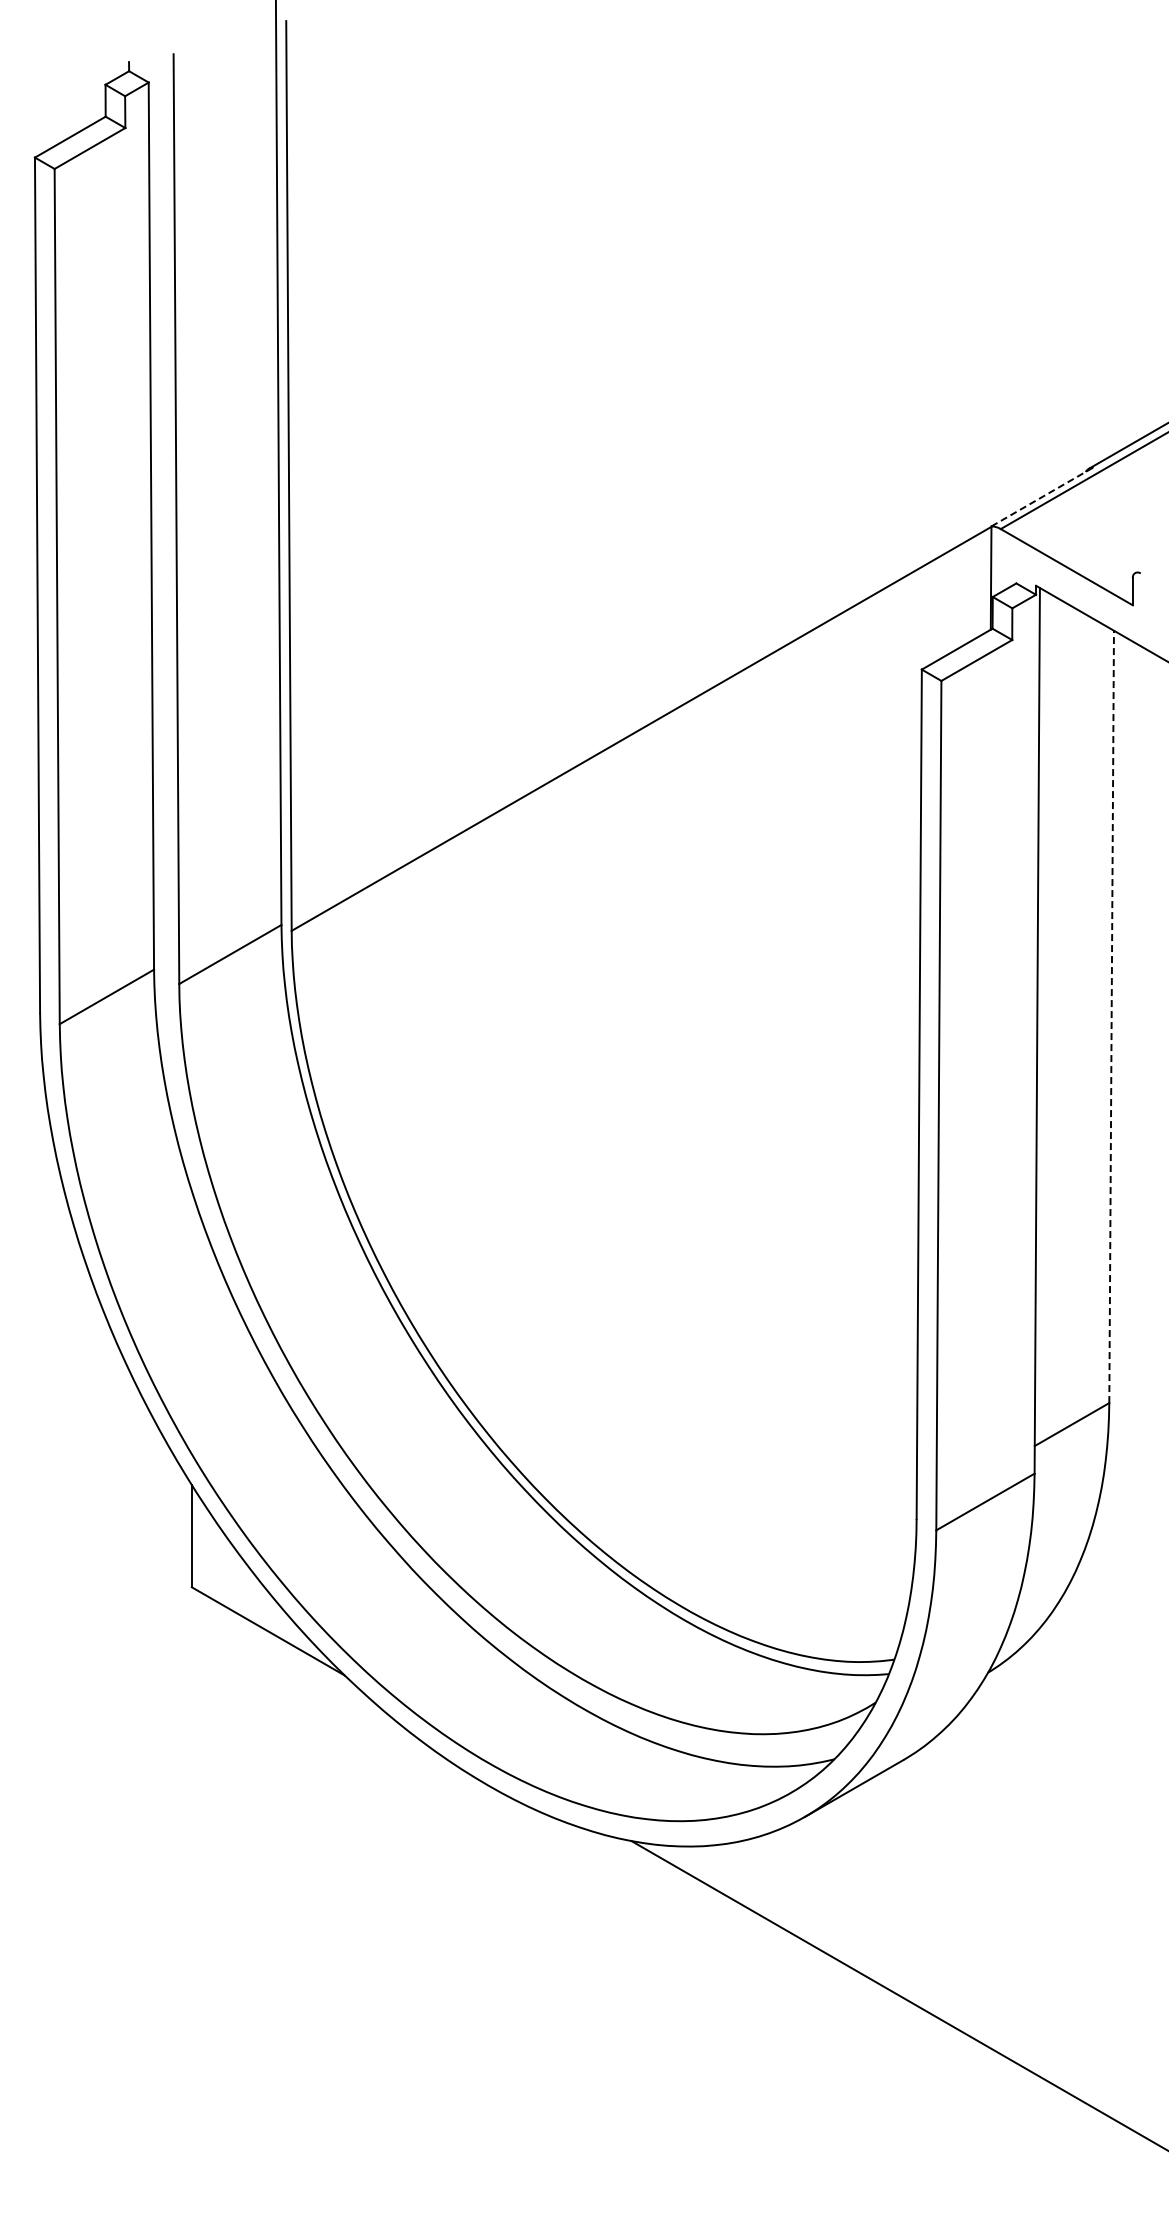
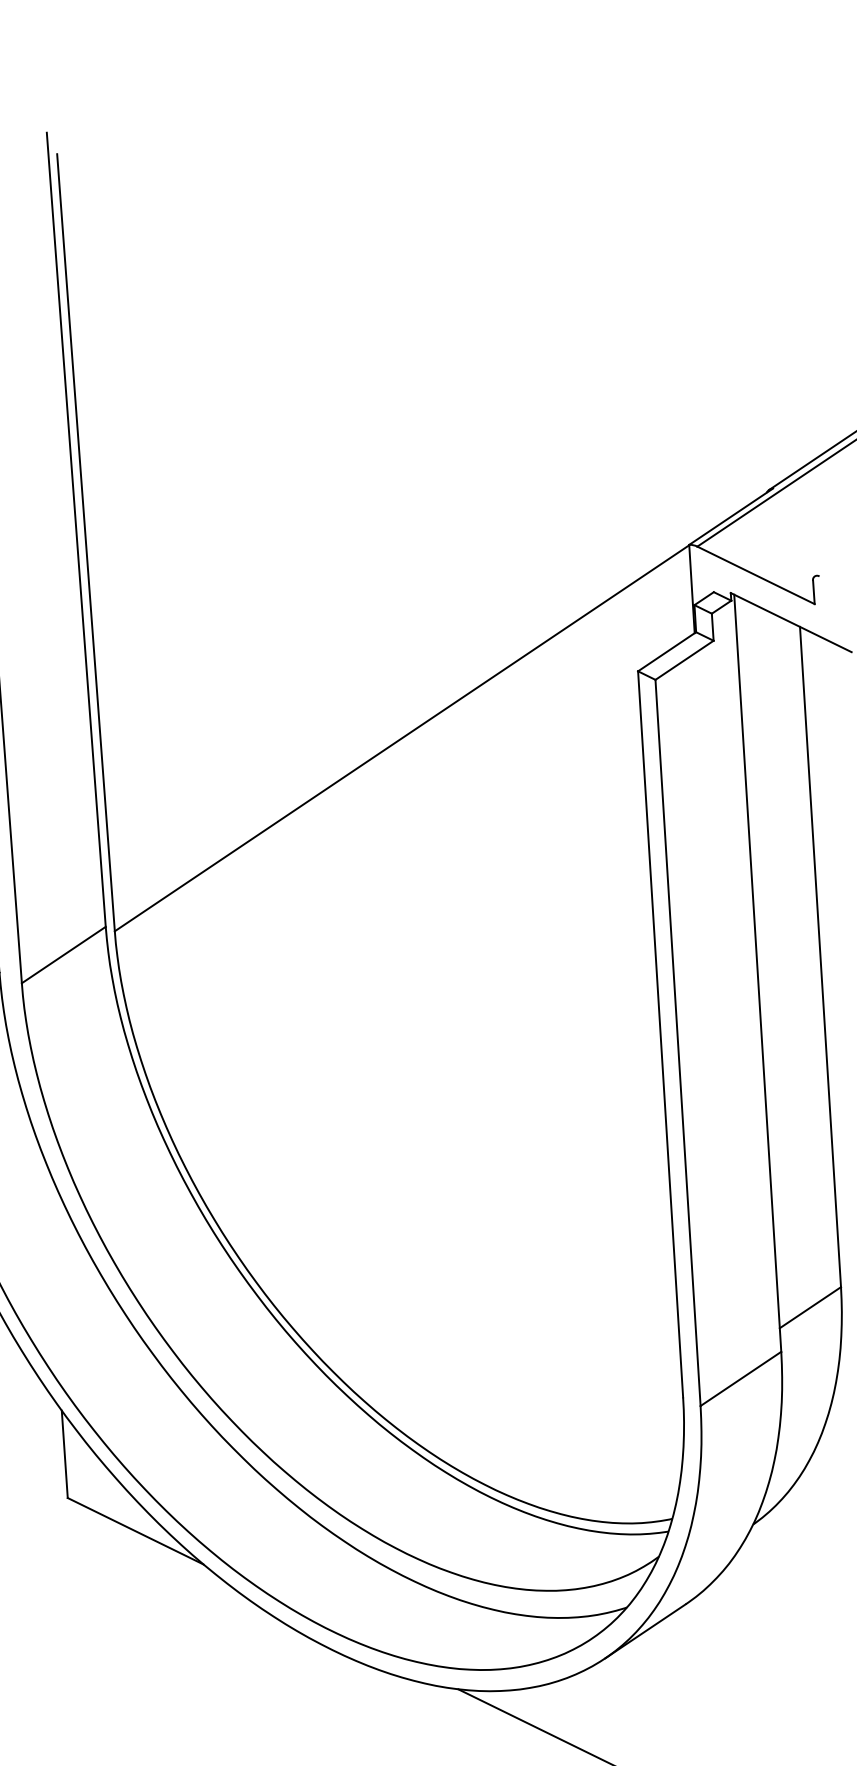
line: (1042, 496) -> (731, 516), dashed -> solid
line: (1111, 1016) -> (820, 956), dashed -> solid

